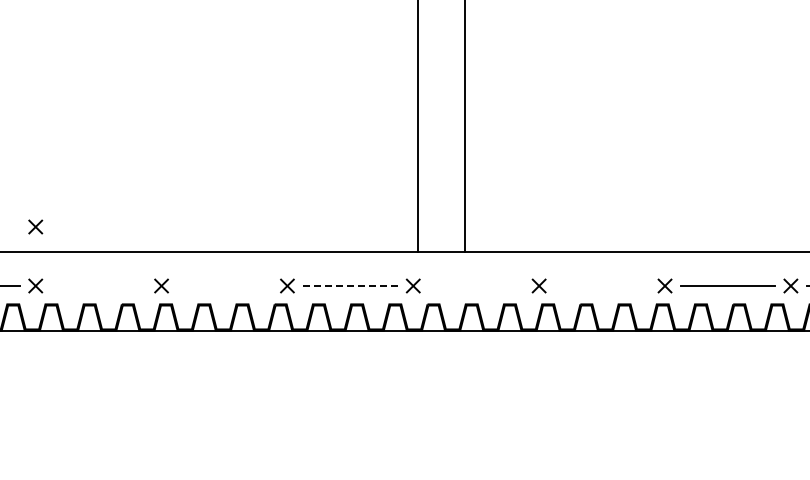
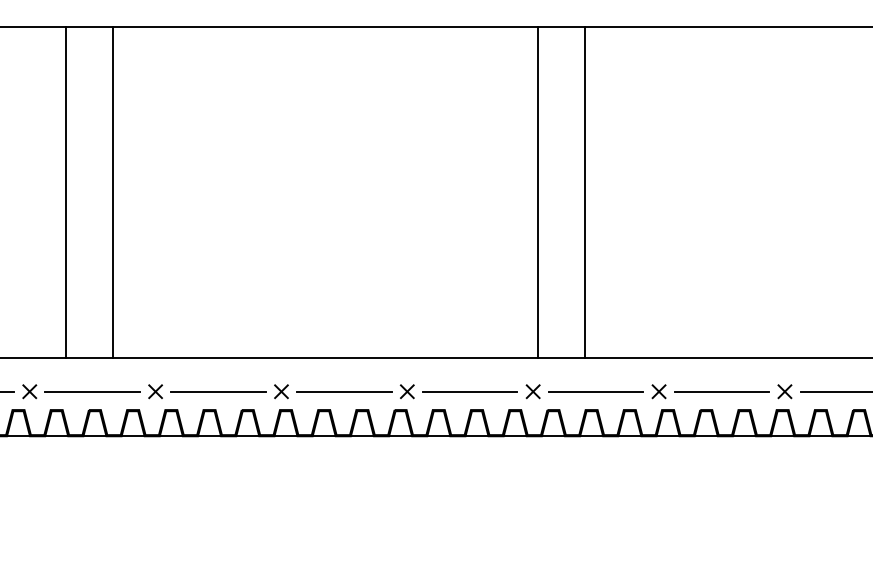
part: (35, 226) -> (155, 332), removed
line: (98, 285) -> (218, 391), added
line: (224, 285) -> (344, 391), added
line: (349, 285) -> (469, 391), dashed -> solid
line: (475, 285) -> (595, 391), added
line: (601, 285) -> (721, 391), added

